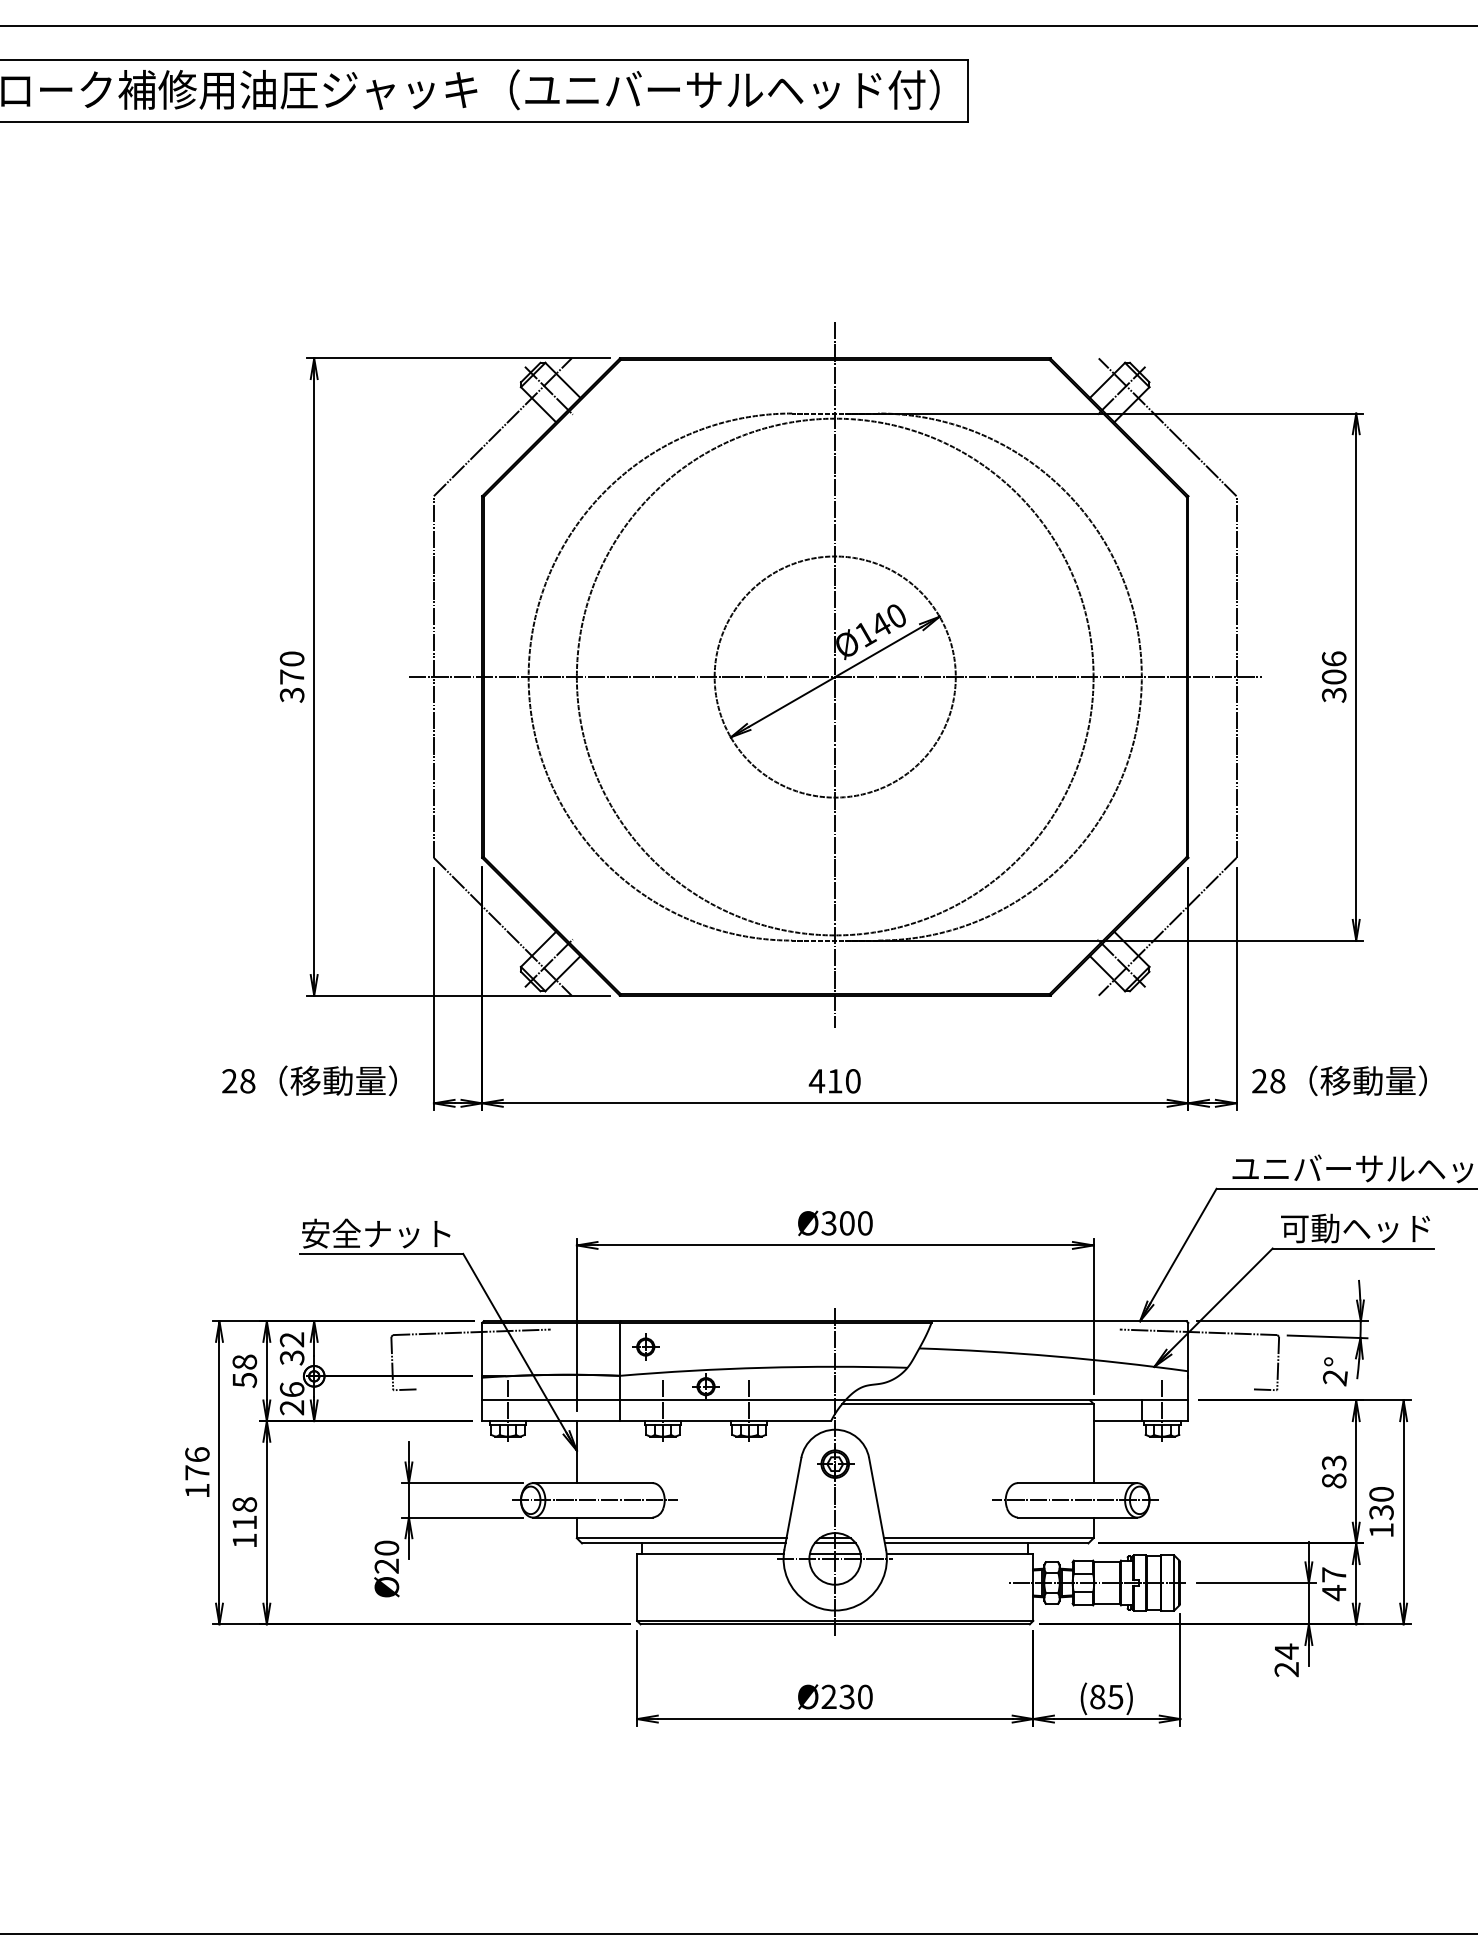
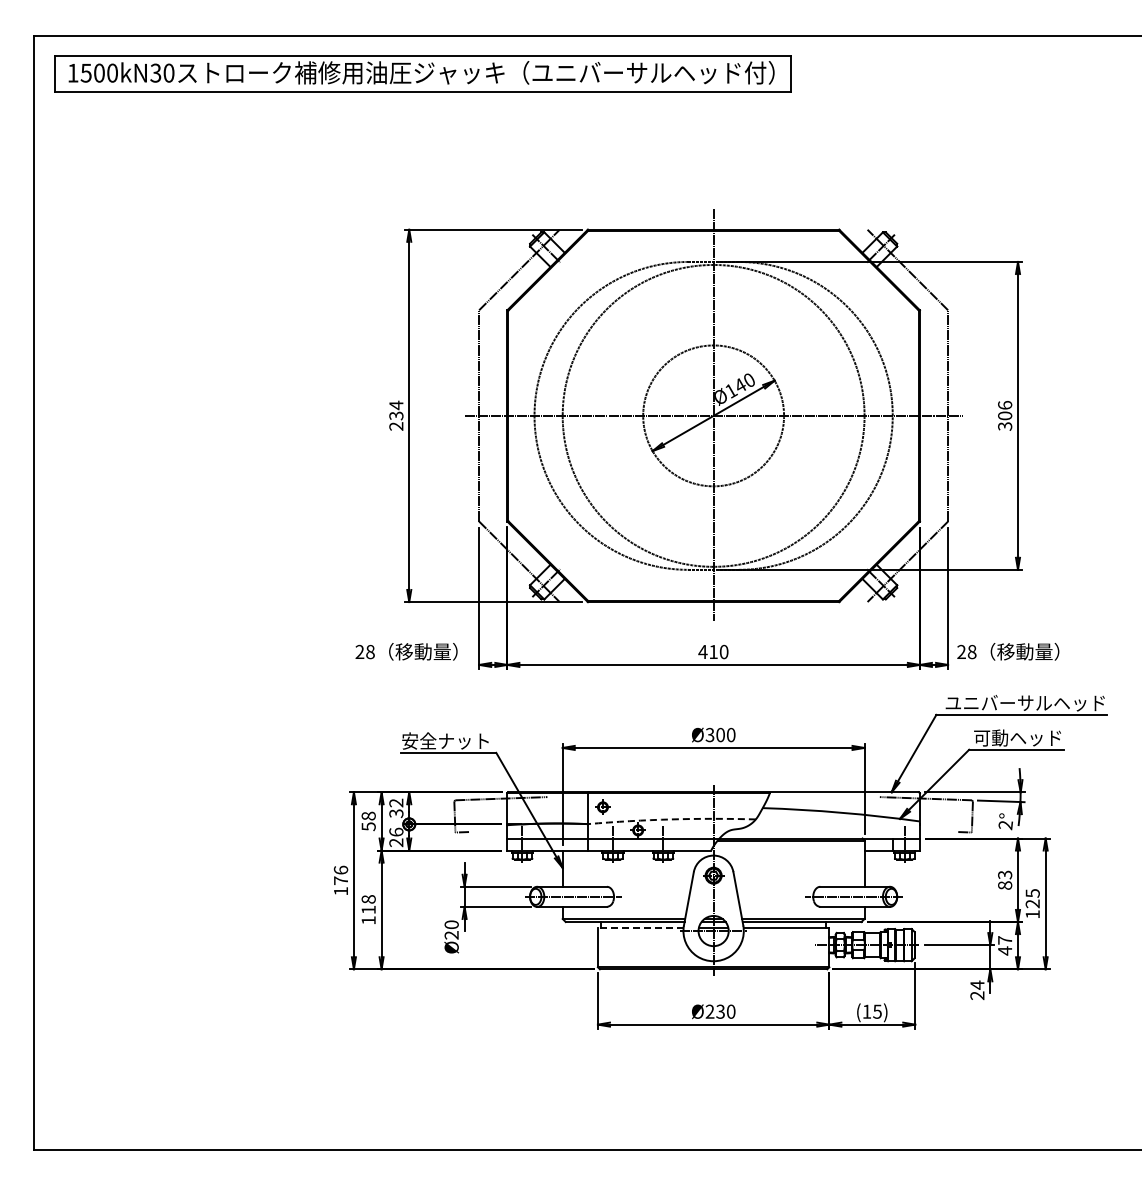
text: (292, 676) -> (396, 415), 370 -> 234
arc: (763, 1367) -> (671, 819), solid -> dashed
text: (1381, 1503) -> (1032, 898), 130 -> 125
line: (710, 1554) -> (640, 928), solid -> dashed
text: (1096, 1696) -> (866, 1011), (85) -> (15)

